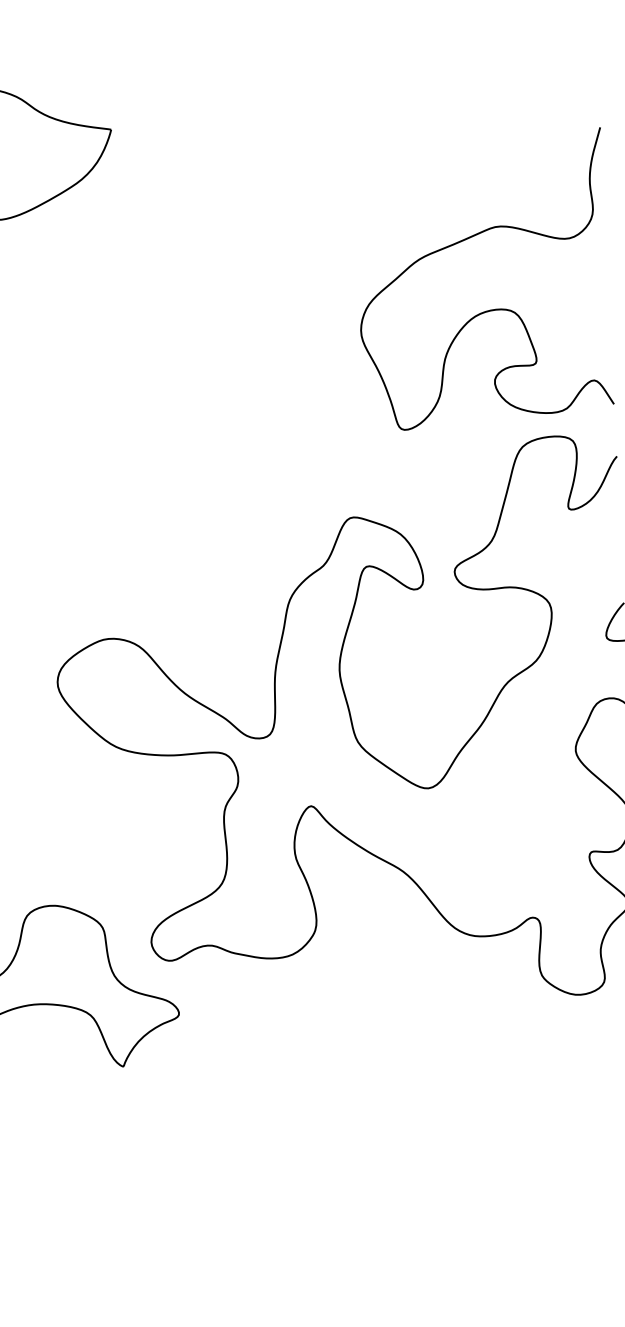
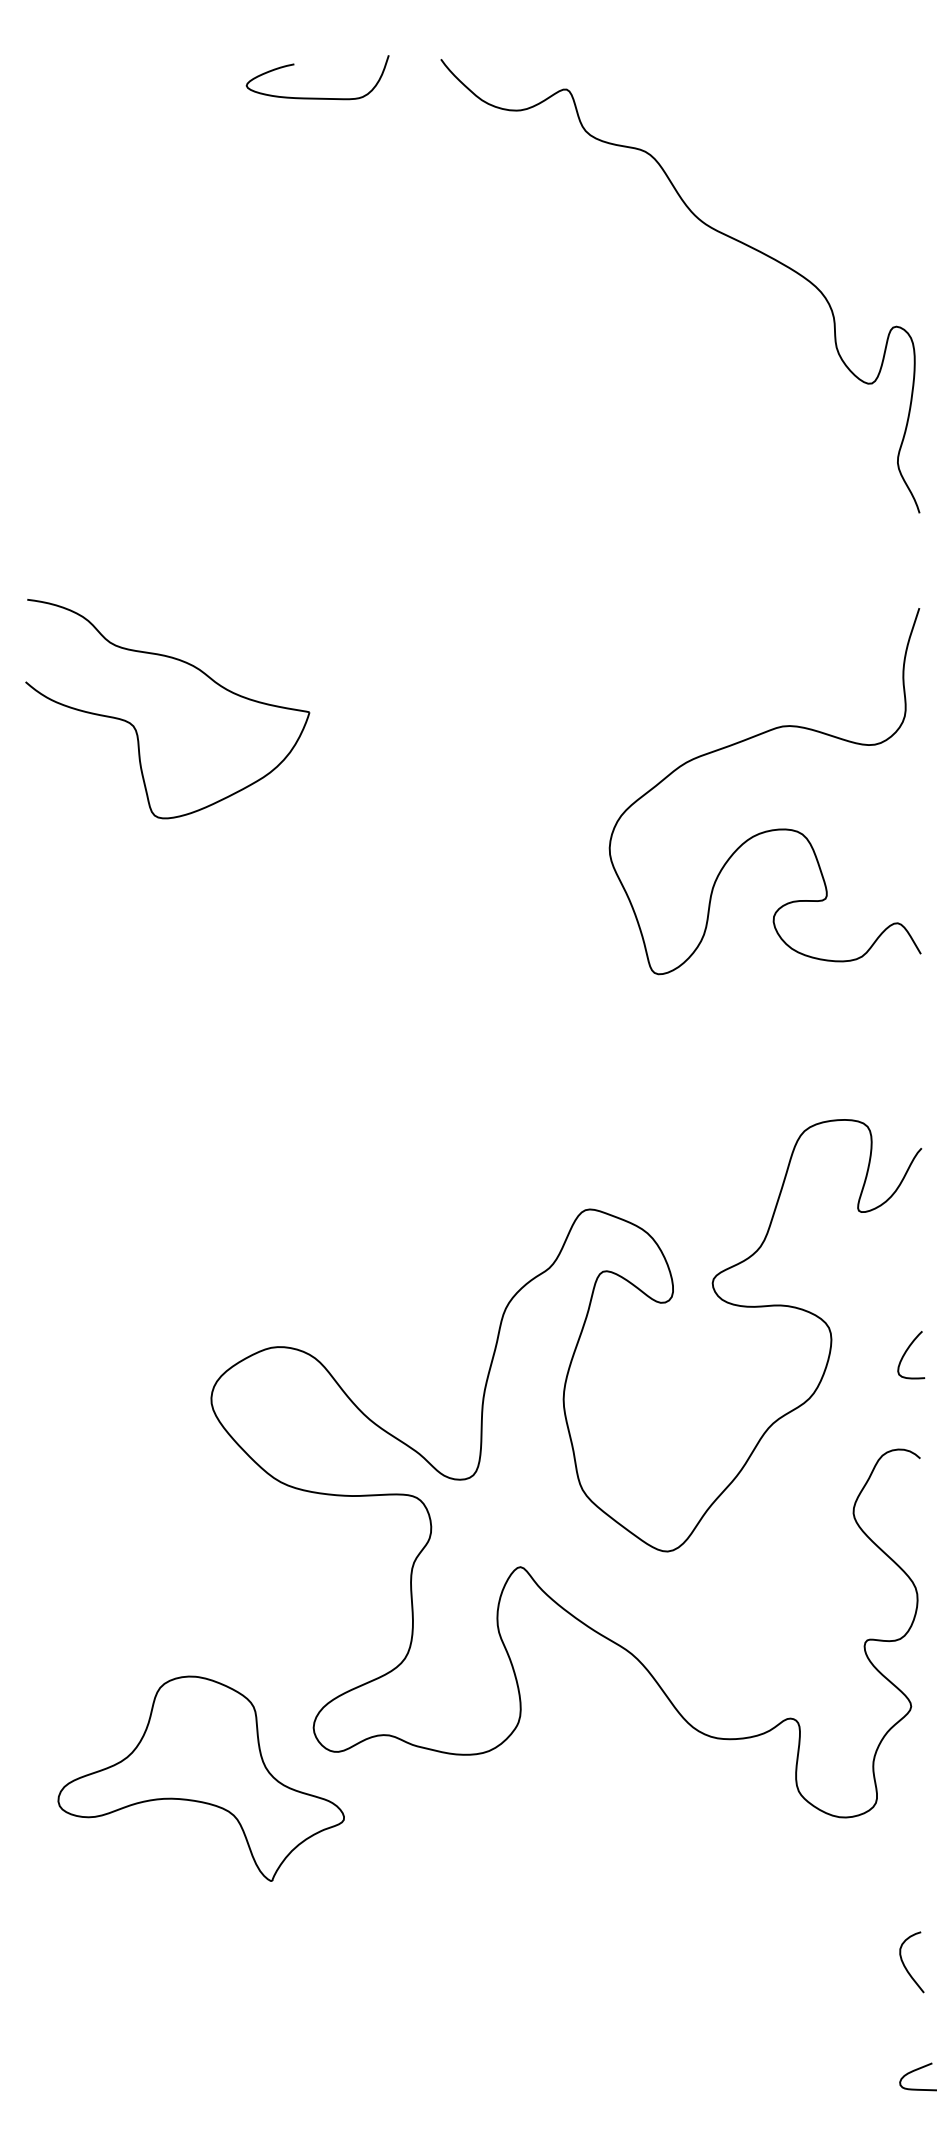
curve: (489, 309) -> (770, 829), moved

